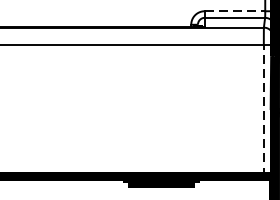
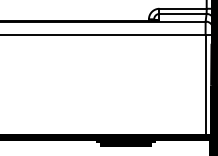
line: (235, 10) -> (183, 8), dashed -> solid
line: (263, 109) -> (205, 85), dashed -> solid

